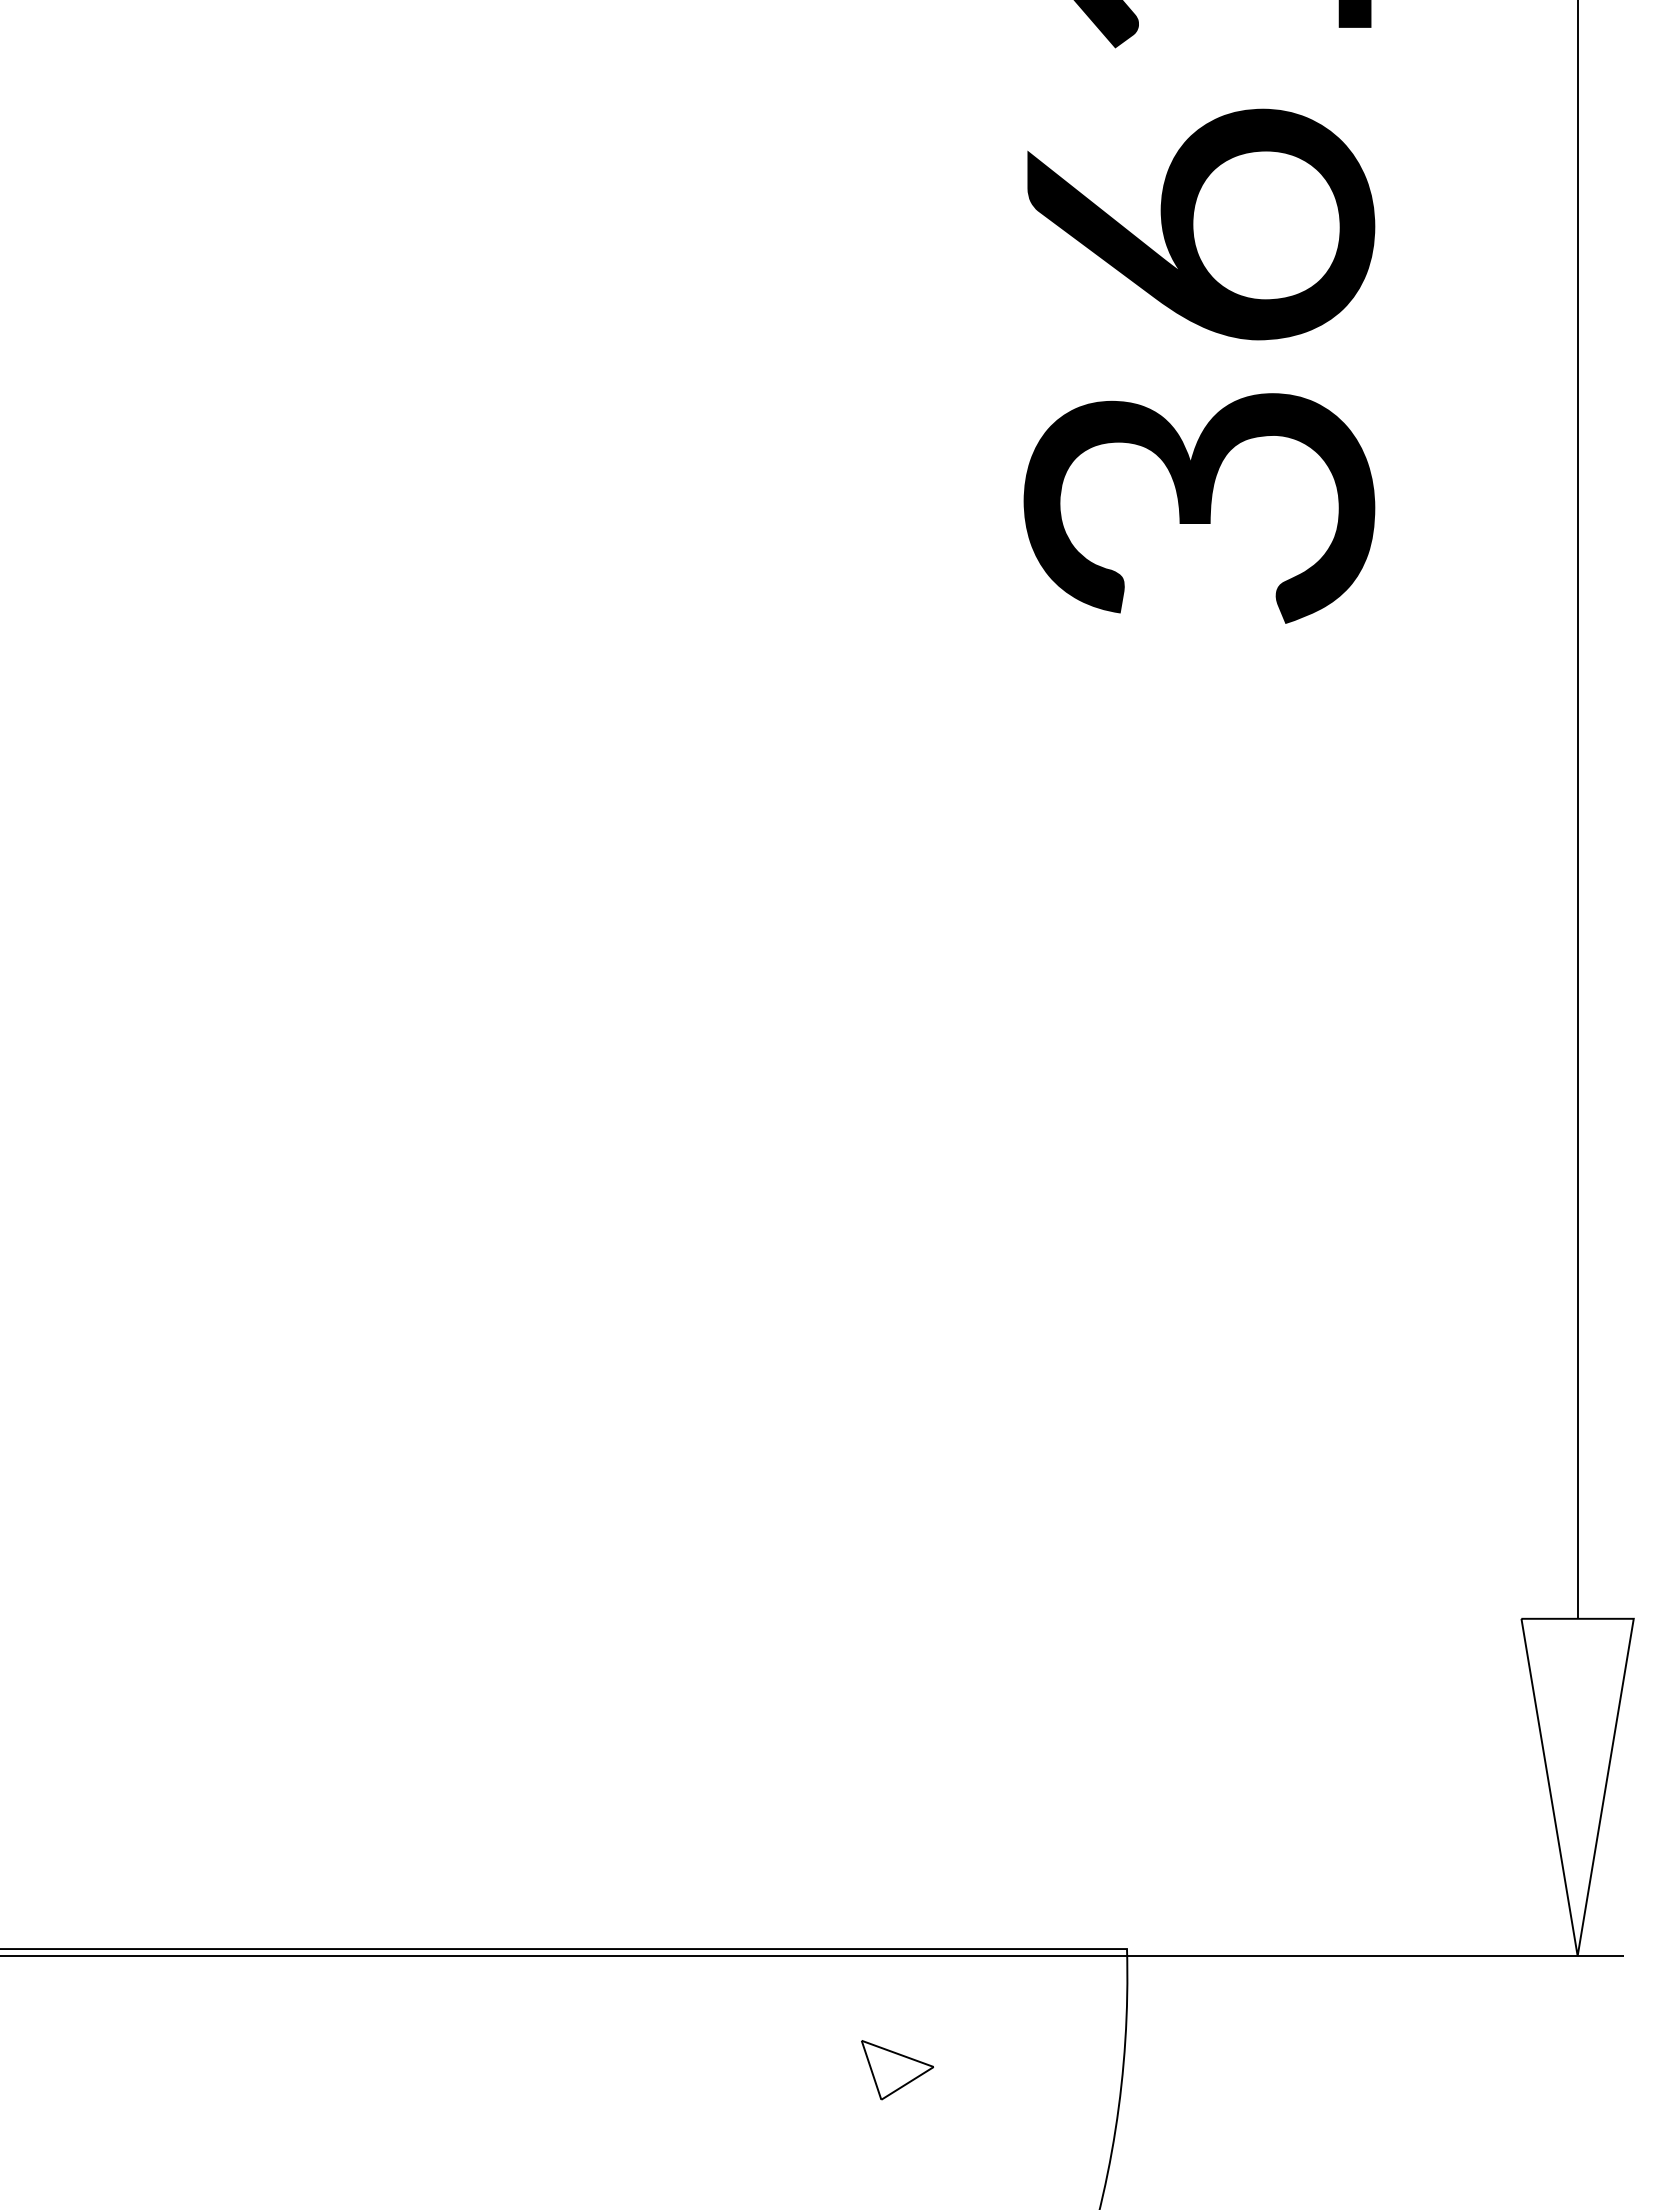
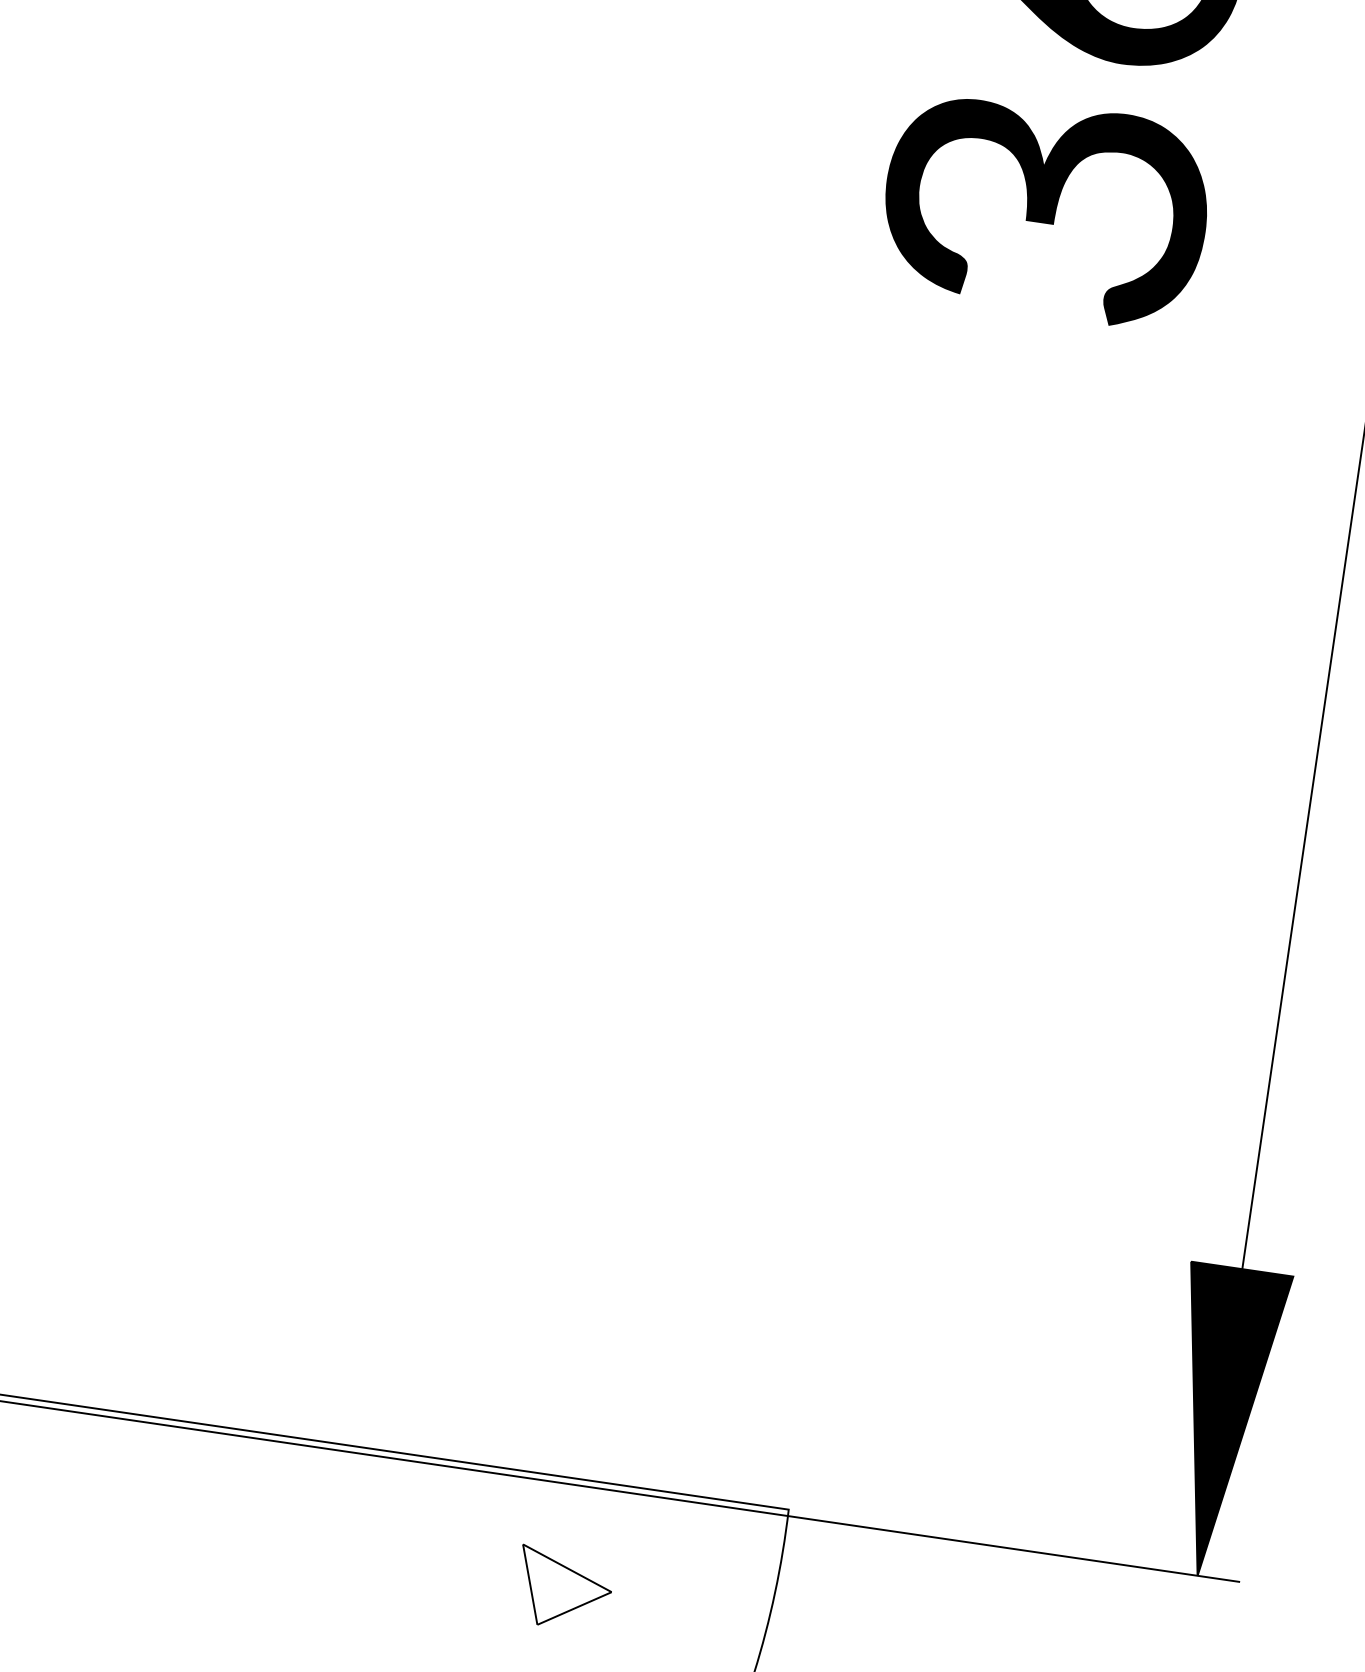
fill: (1577, 1787) -> (1219, 1422), added
part: (897, 2069) -> (564, 1588), size x1.43

